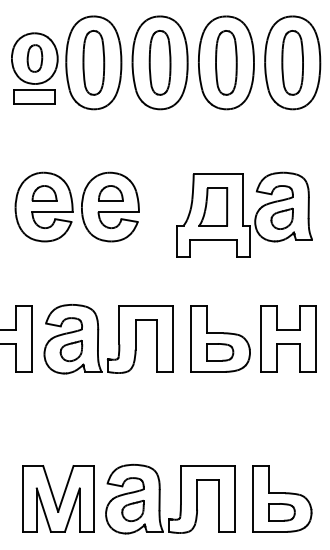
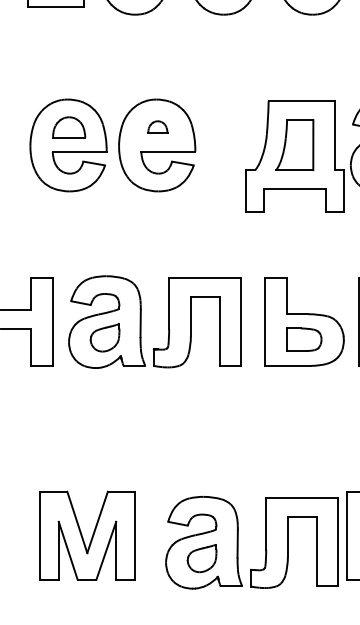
part: (110, 193) -> (157, 127), size x0.6
part: (160, 498) -> (238, 541), moved

